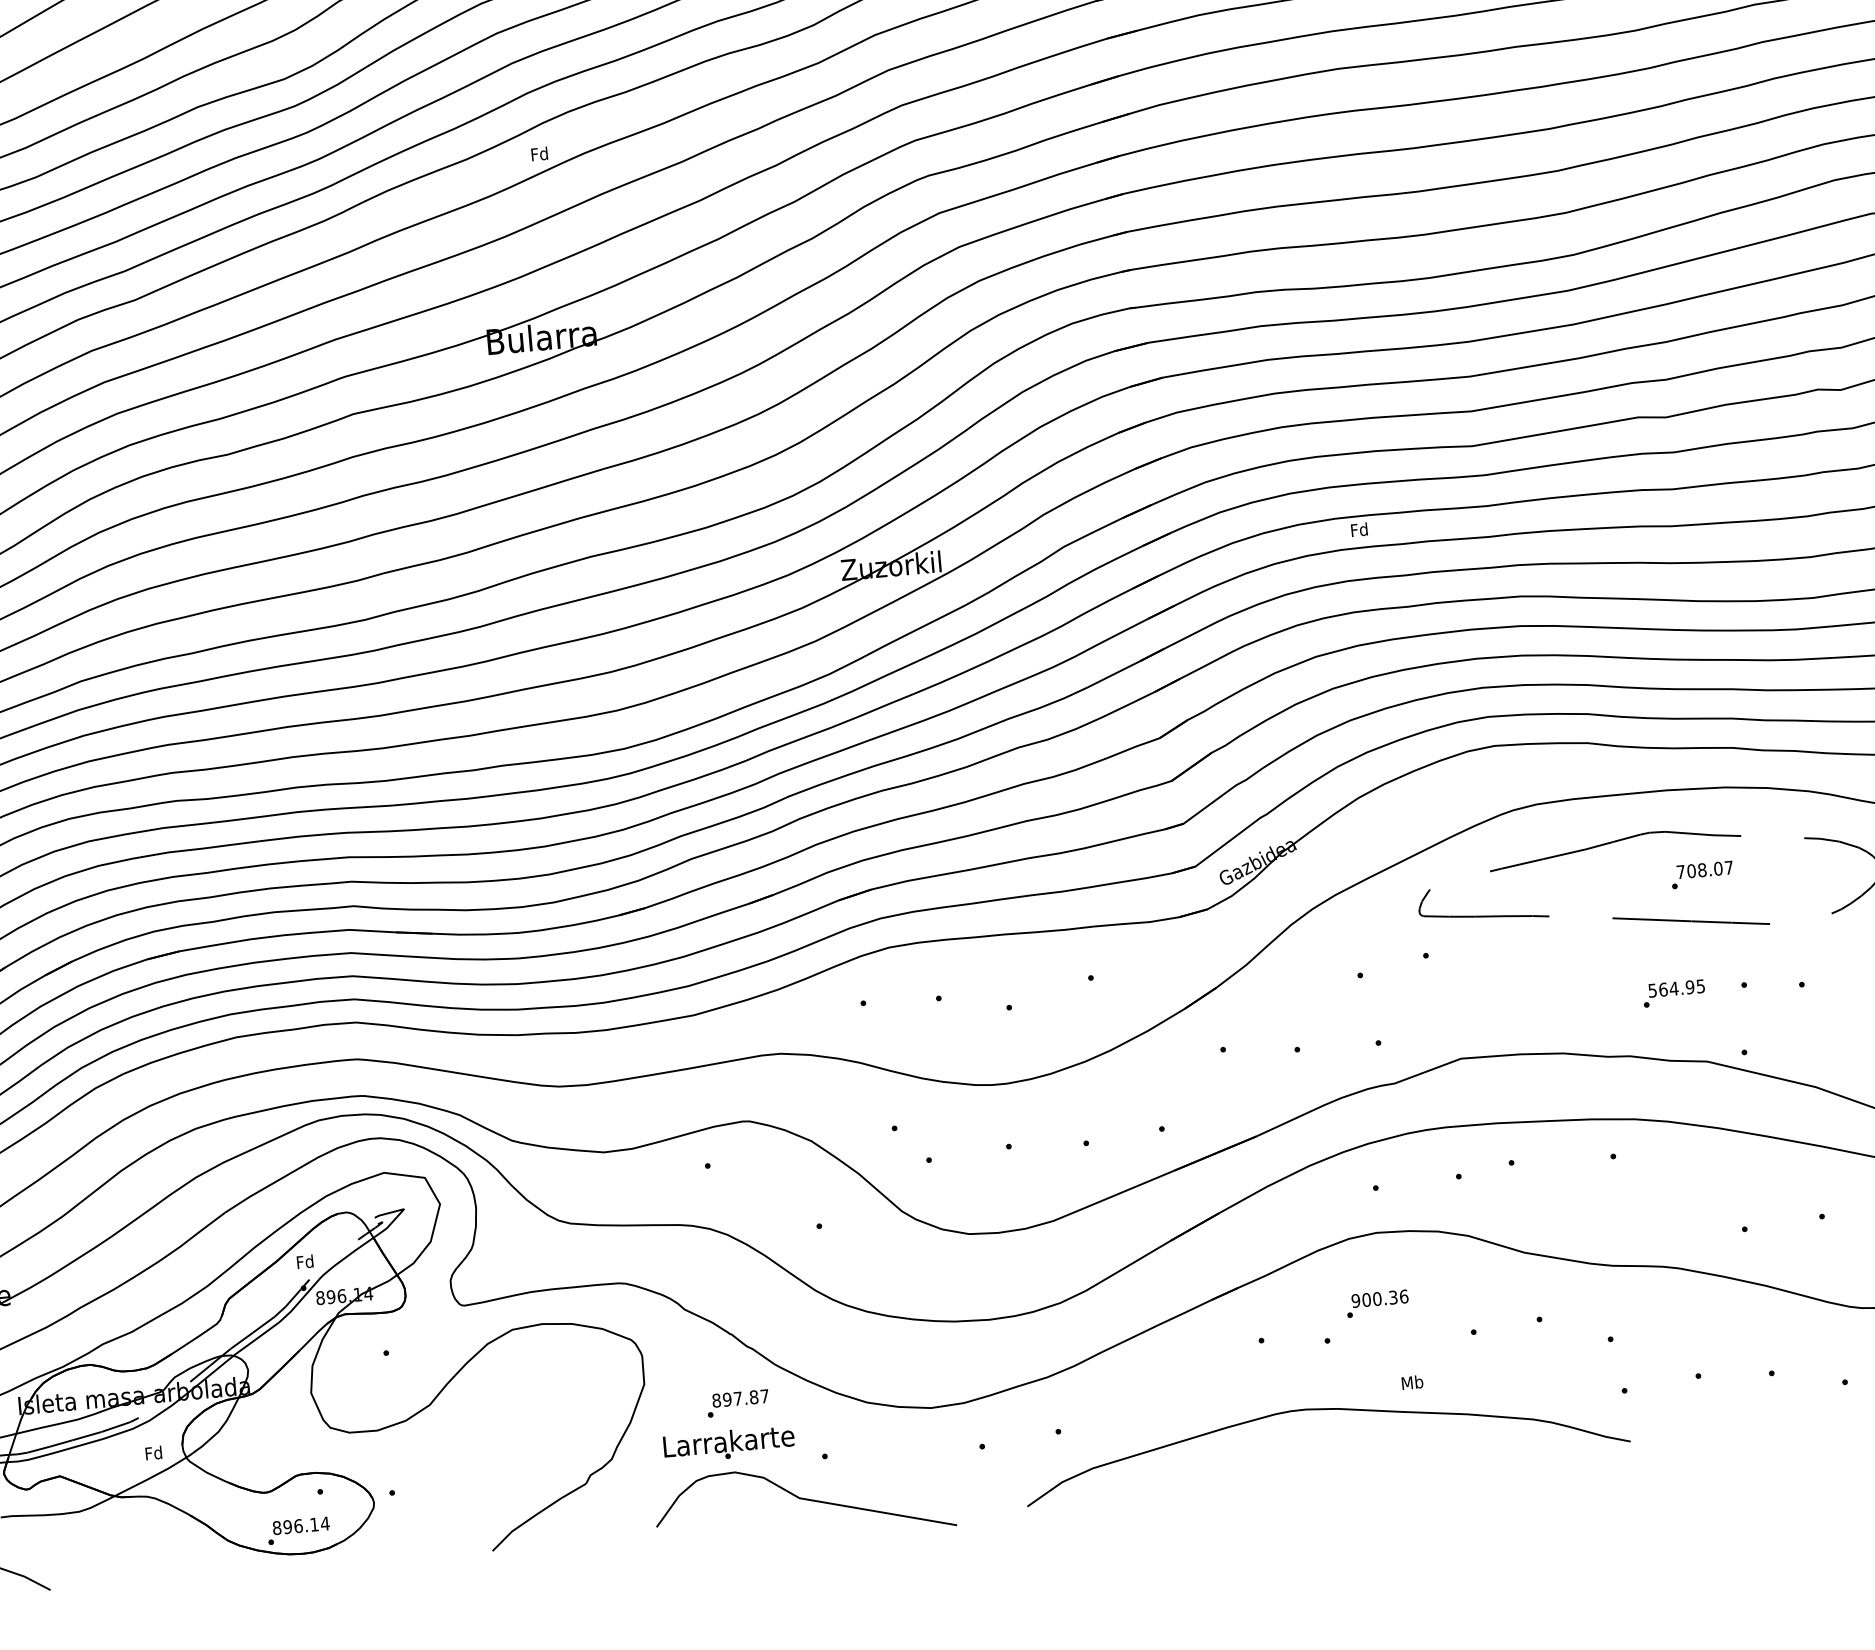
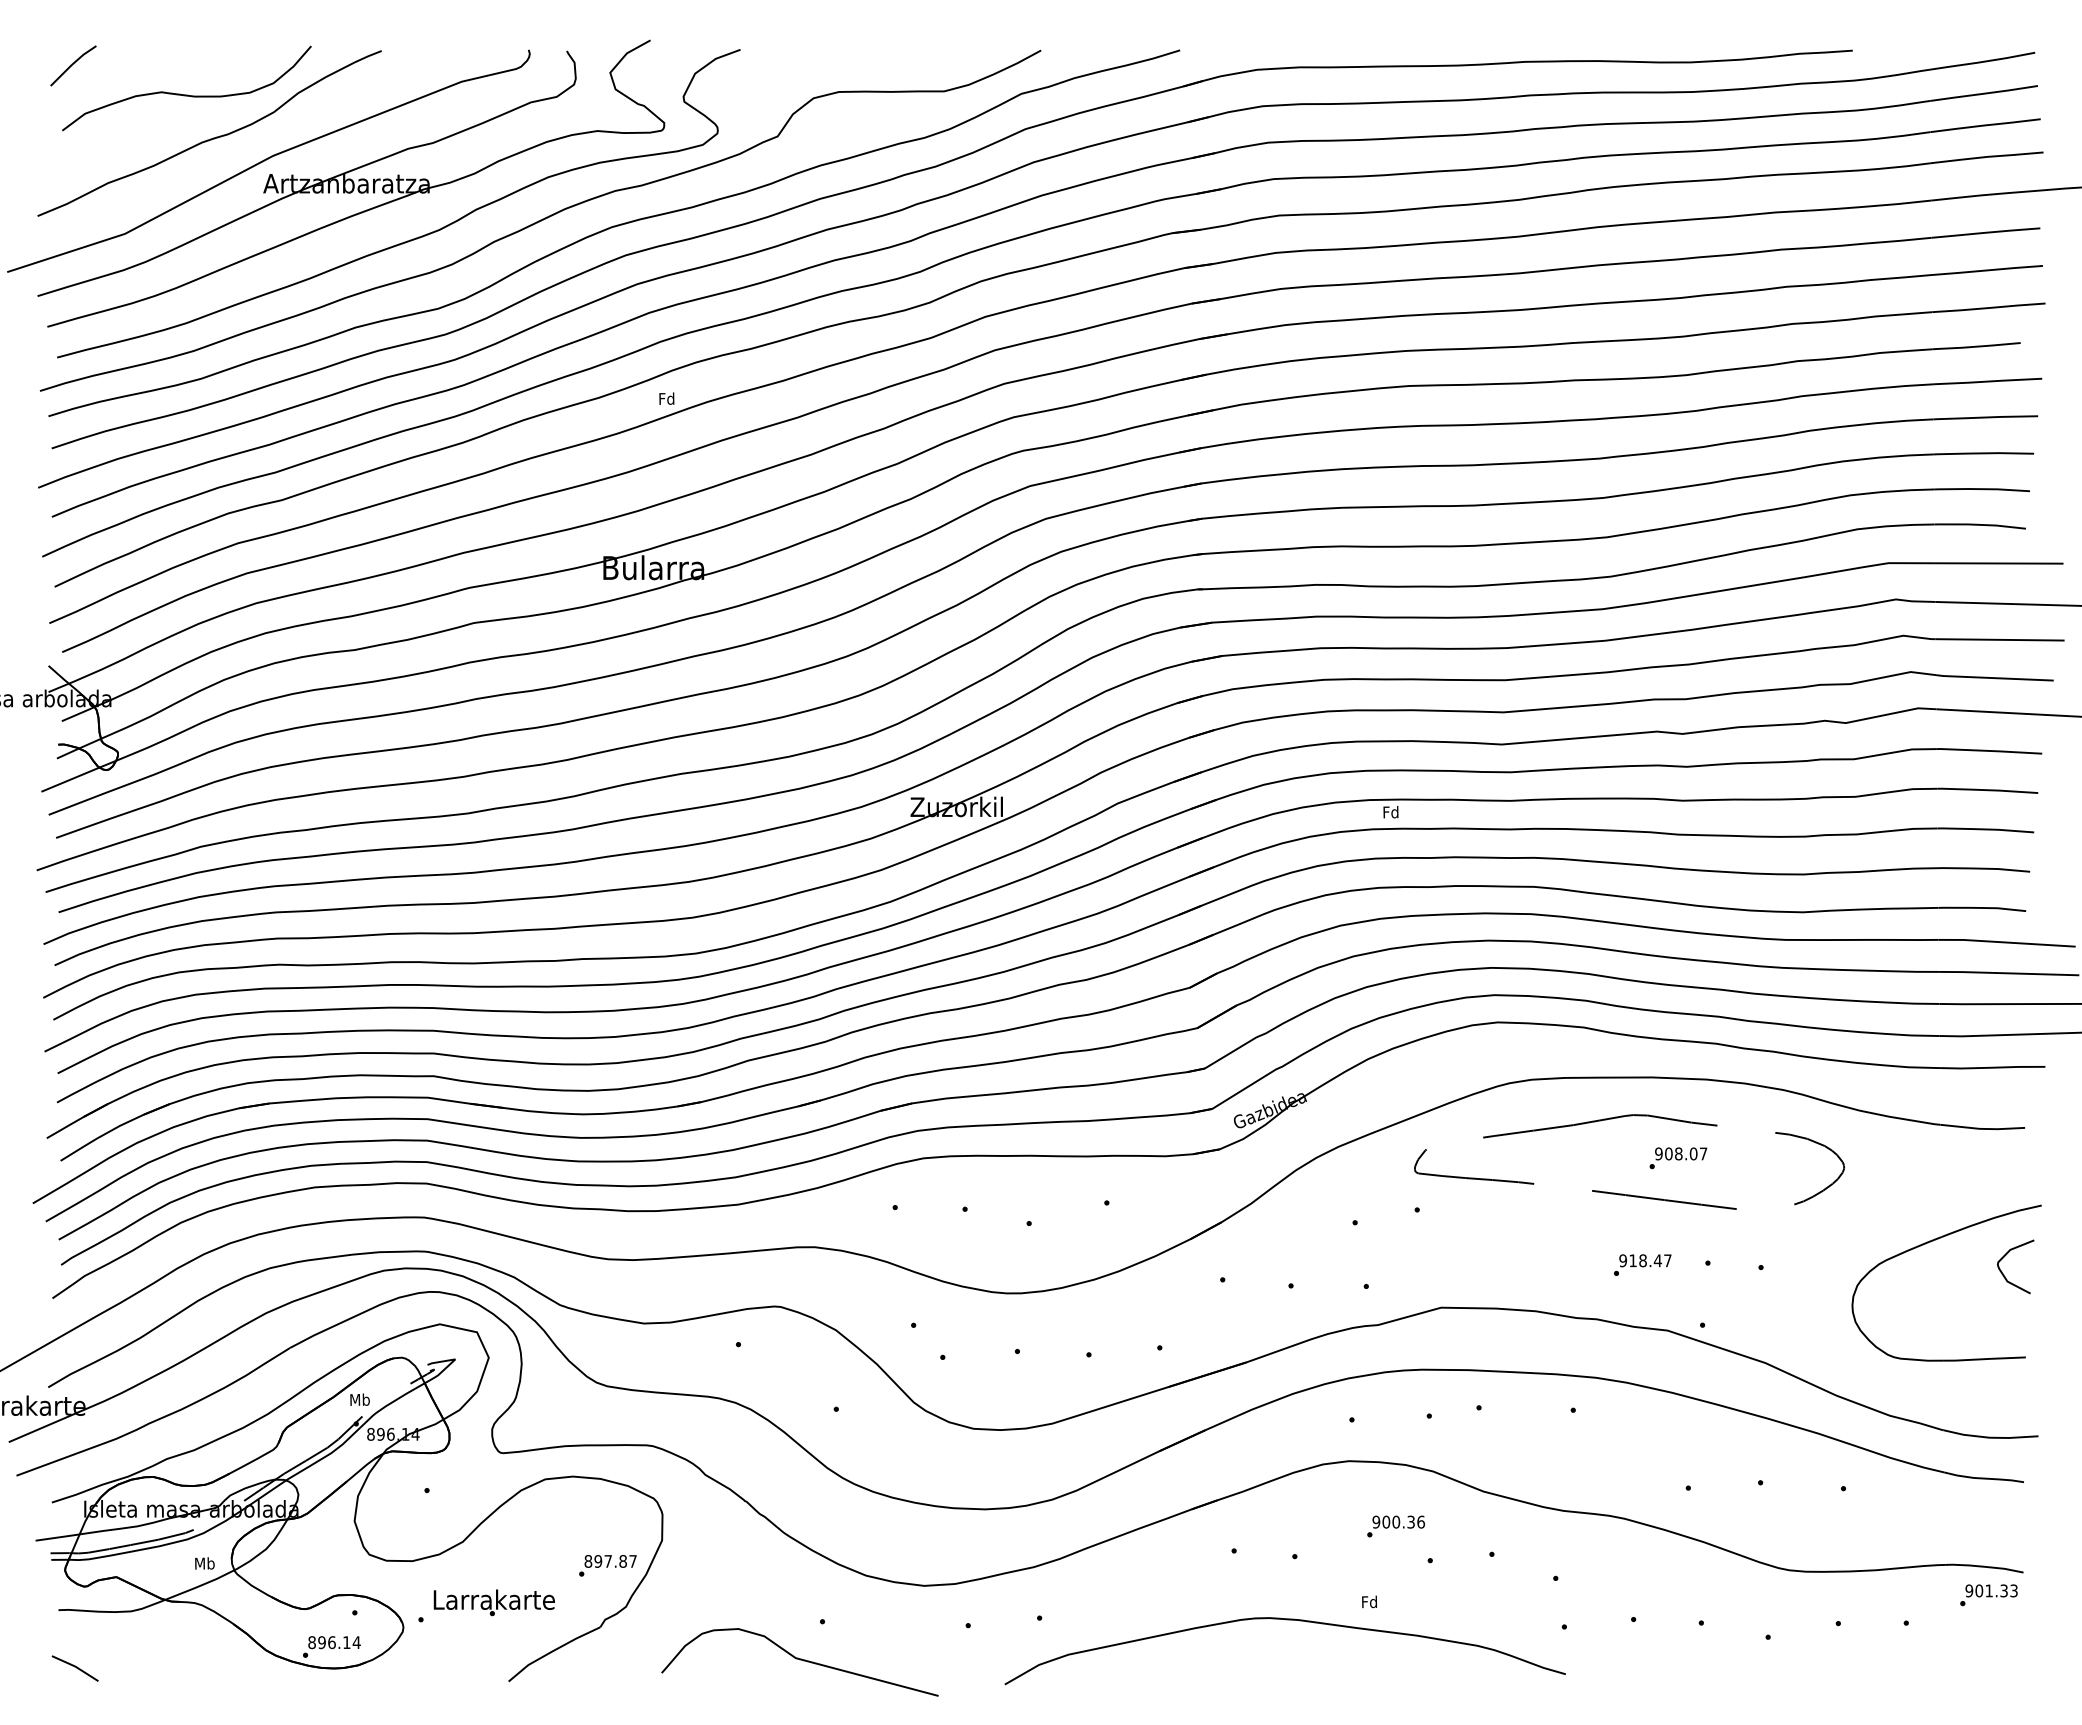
text: (1680, 871) -> (1658, 1153), 708.07 -> 908.07
text: (1676, 988) -> (1645, 1260), 564.95 -> 918.47
text: (304, 1261) -> (359, 1399), Fd -> Mb
text: (1376, 1303) -> (1395, 1526), moved
text: (1412, 1382) -> (1369, 1601), Mb -> Fd
text: (737, 1403) -> (607, 1565), moved
text: (728, 1444) -> (493, 1602), moved
text: (153, 1453) -> (204, 1563), Fd -> Mb

